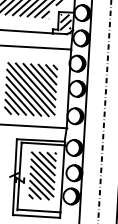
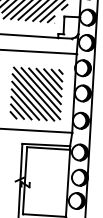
hatch: (65, 22) -> (71, 27), removed
hatch: (42, 175) -> (48, 180), removed

